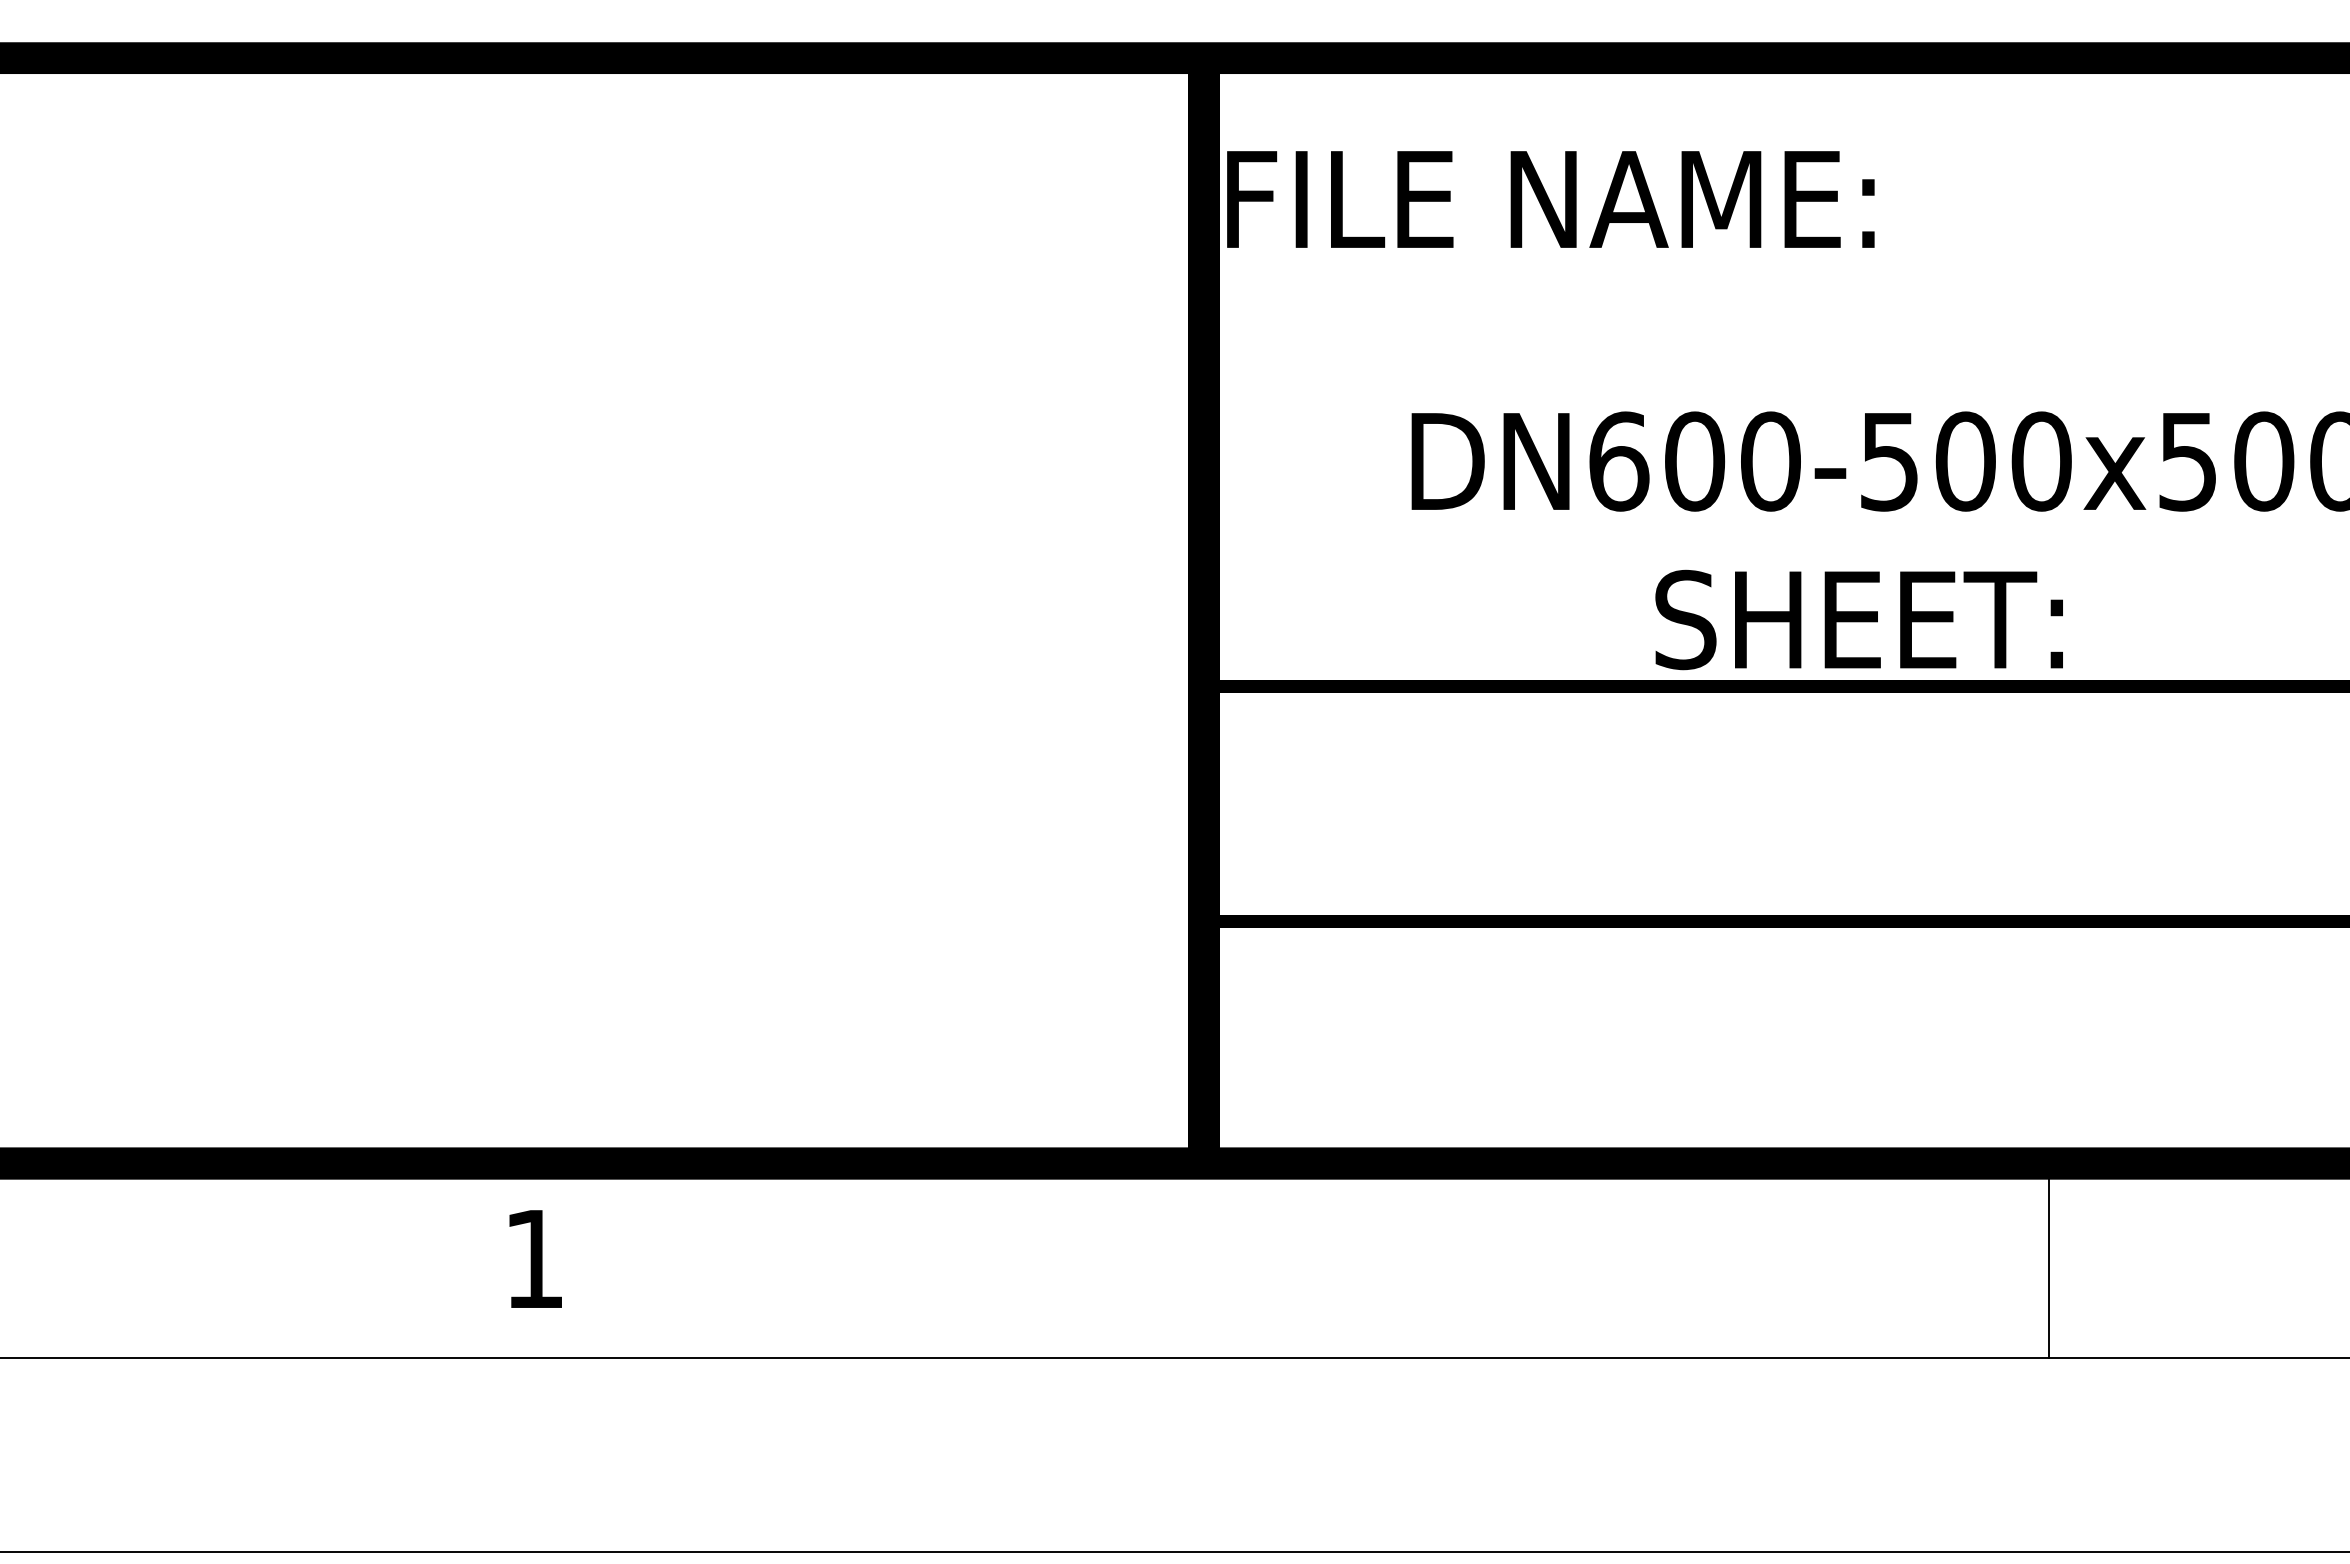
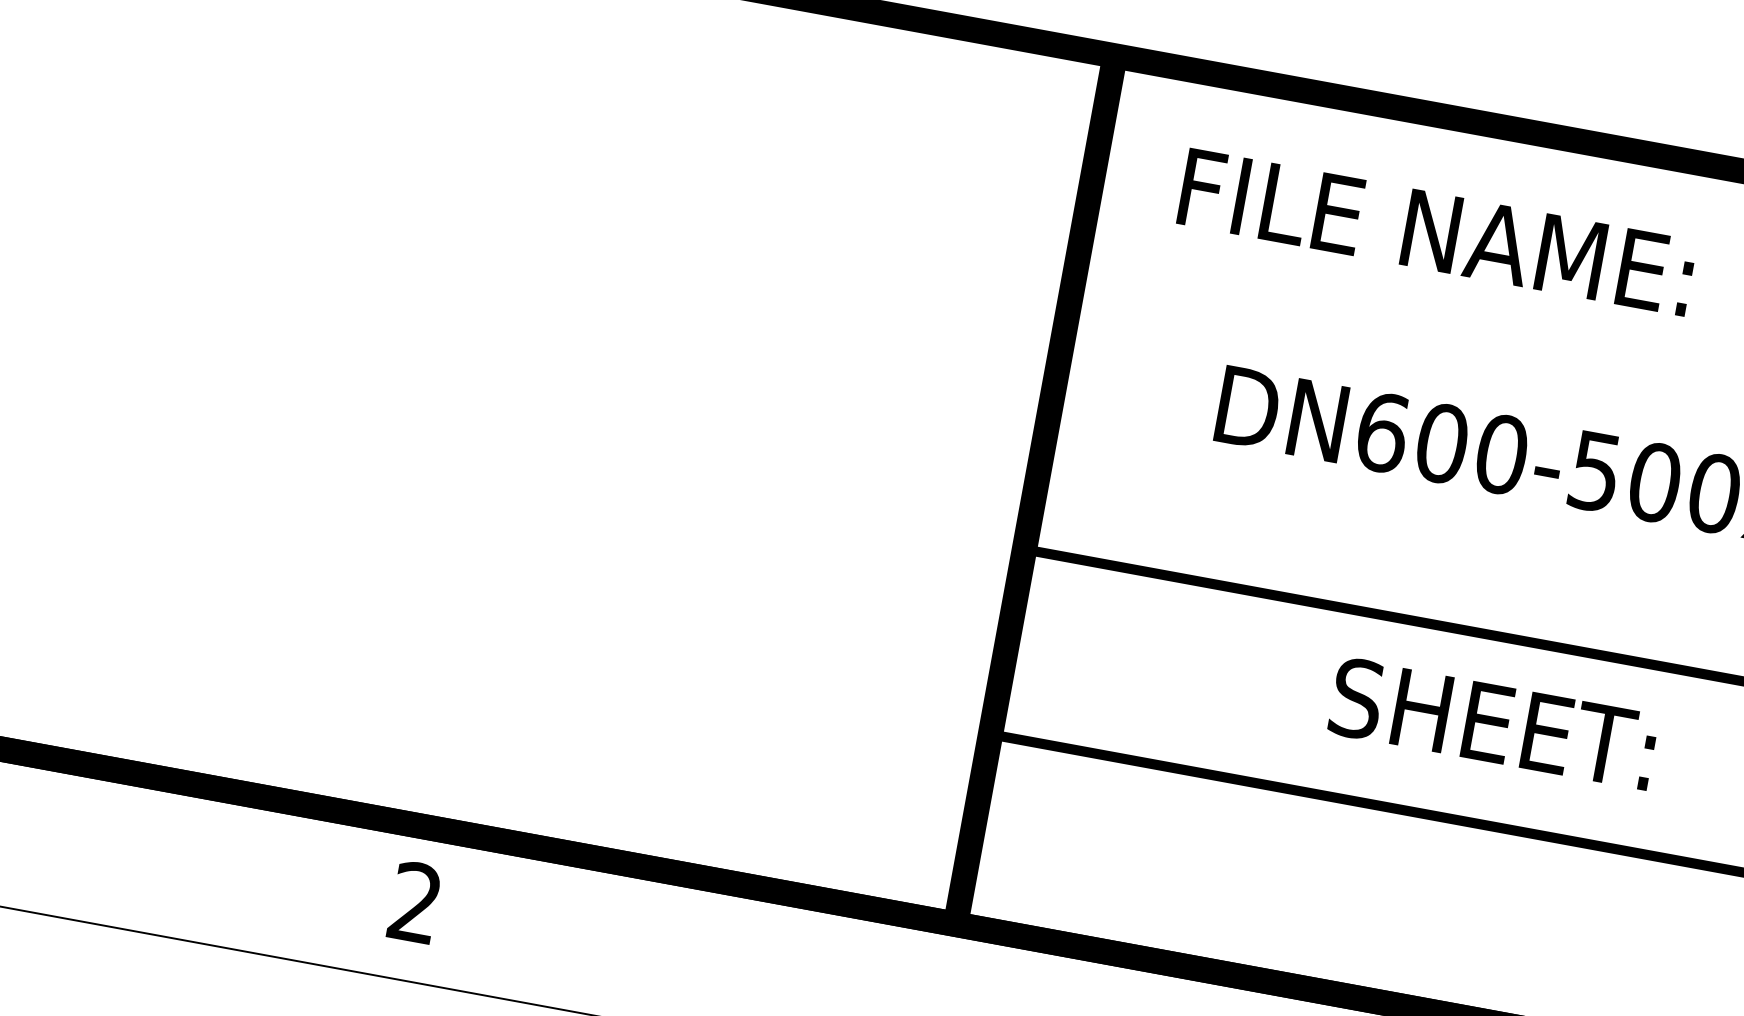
text: (1550, 199) -> (1436, 232), moved
text: (1858, 619) -> (1492, 723), moved
text: (533, 1257) -> (415, 901), 1 -> 2

